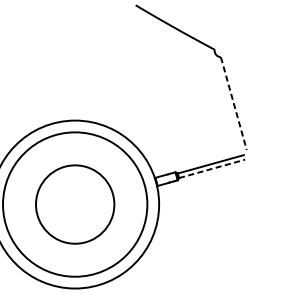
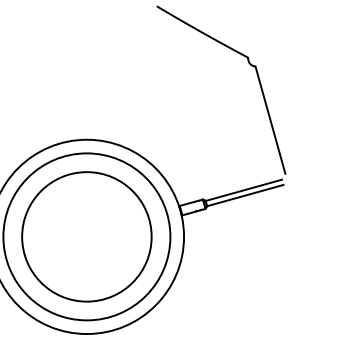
line: (233, 103) -> (270, 120), dashed -> solid
line: (212, 168) -> (245, 195), dashed -> solid
circle: (74, 204) -> (86, 236), size x1.43

